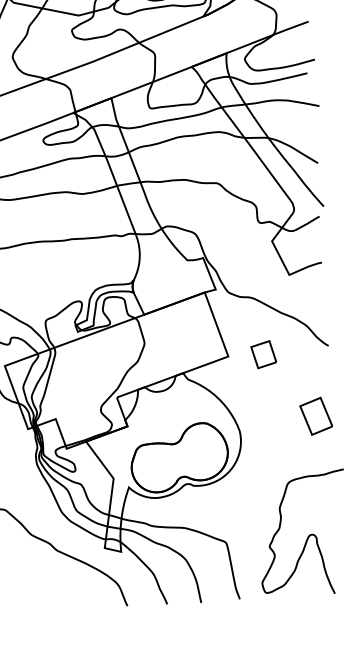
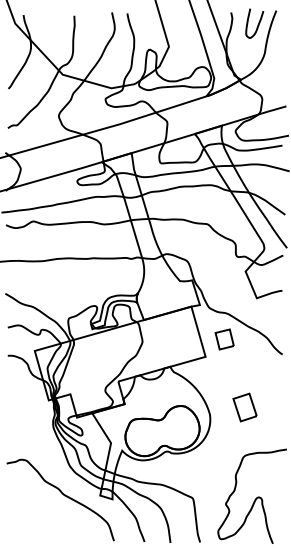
part: (263, 354) -> (224, 339), moved
part: (315, 416) -> (244, 407), moved

